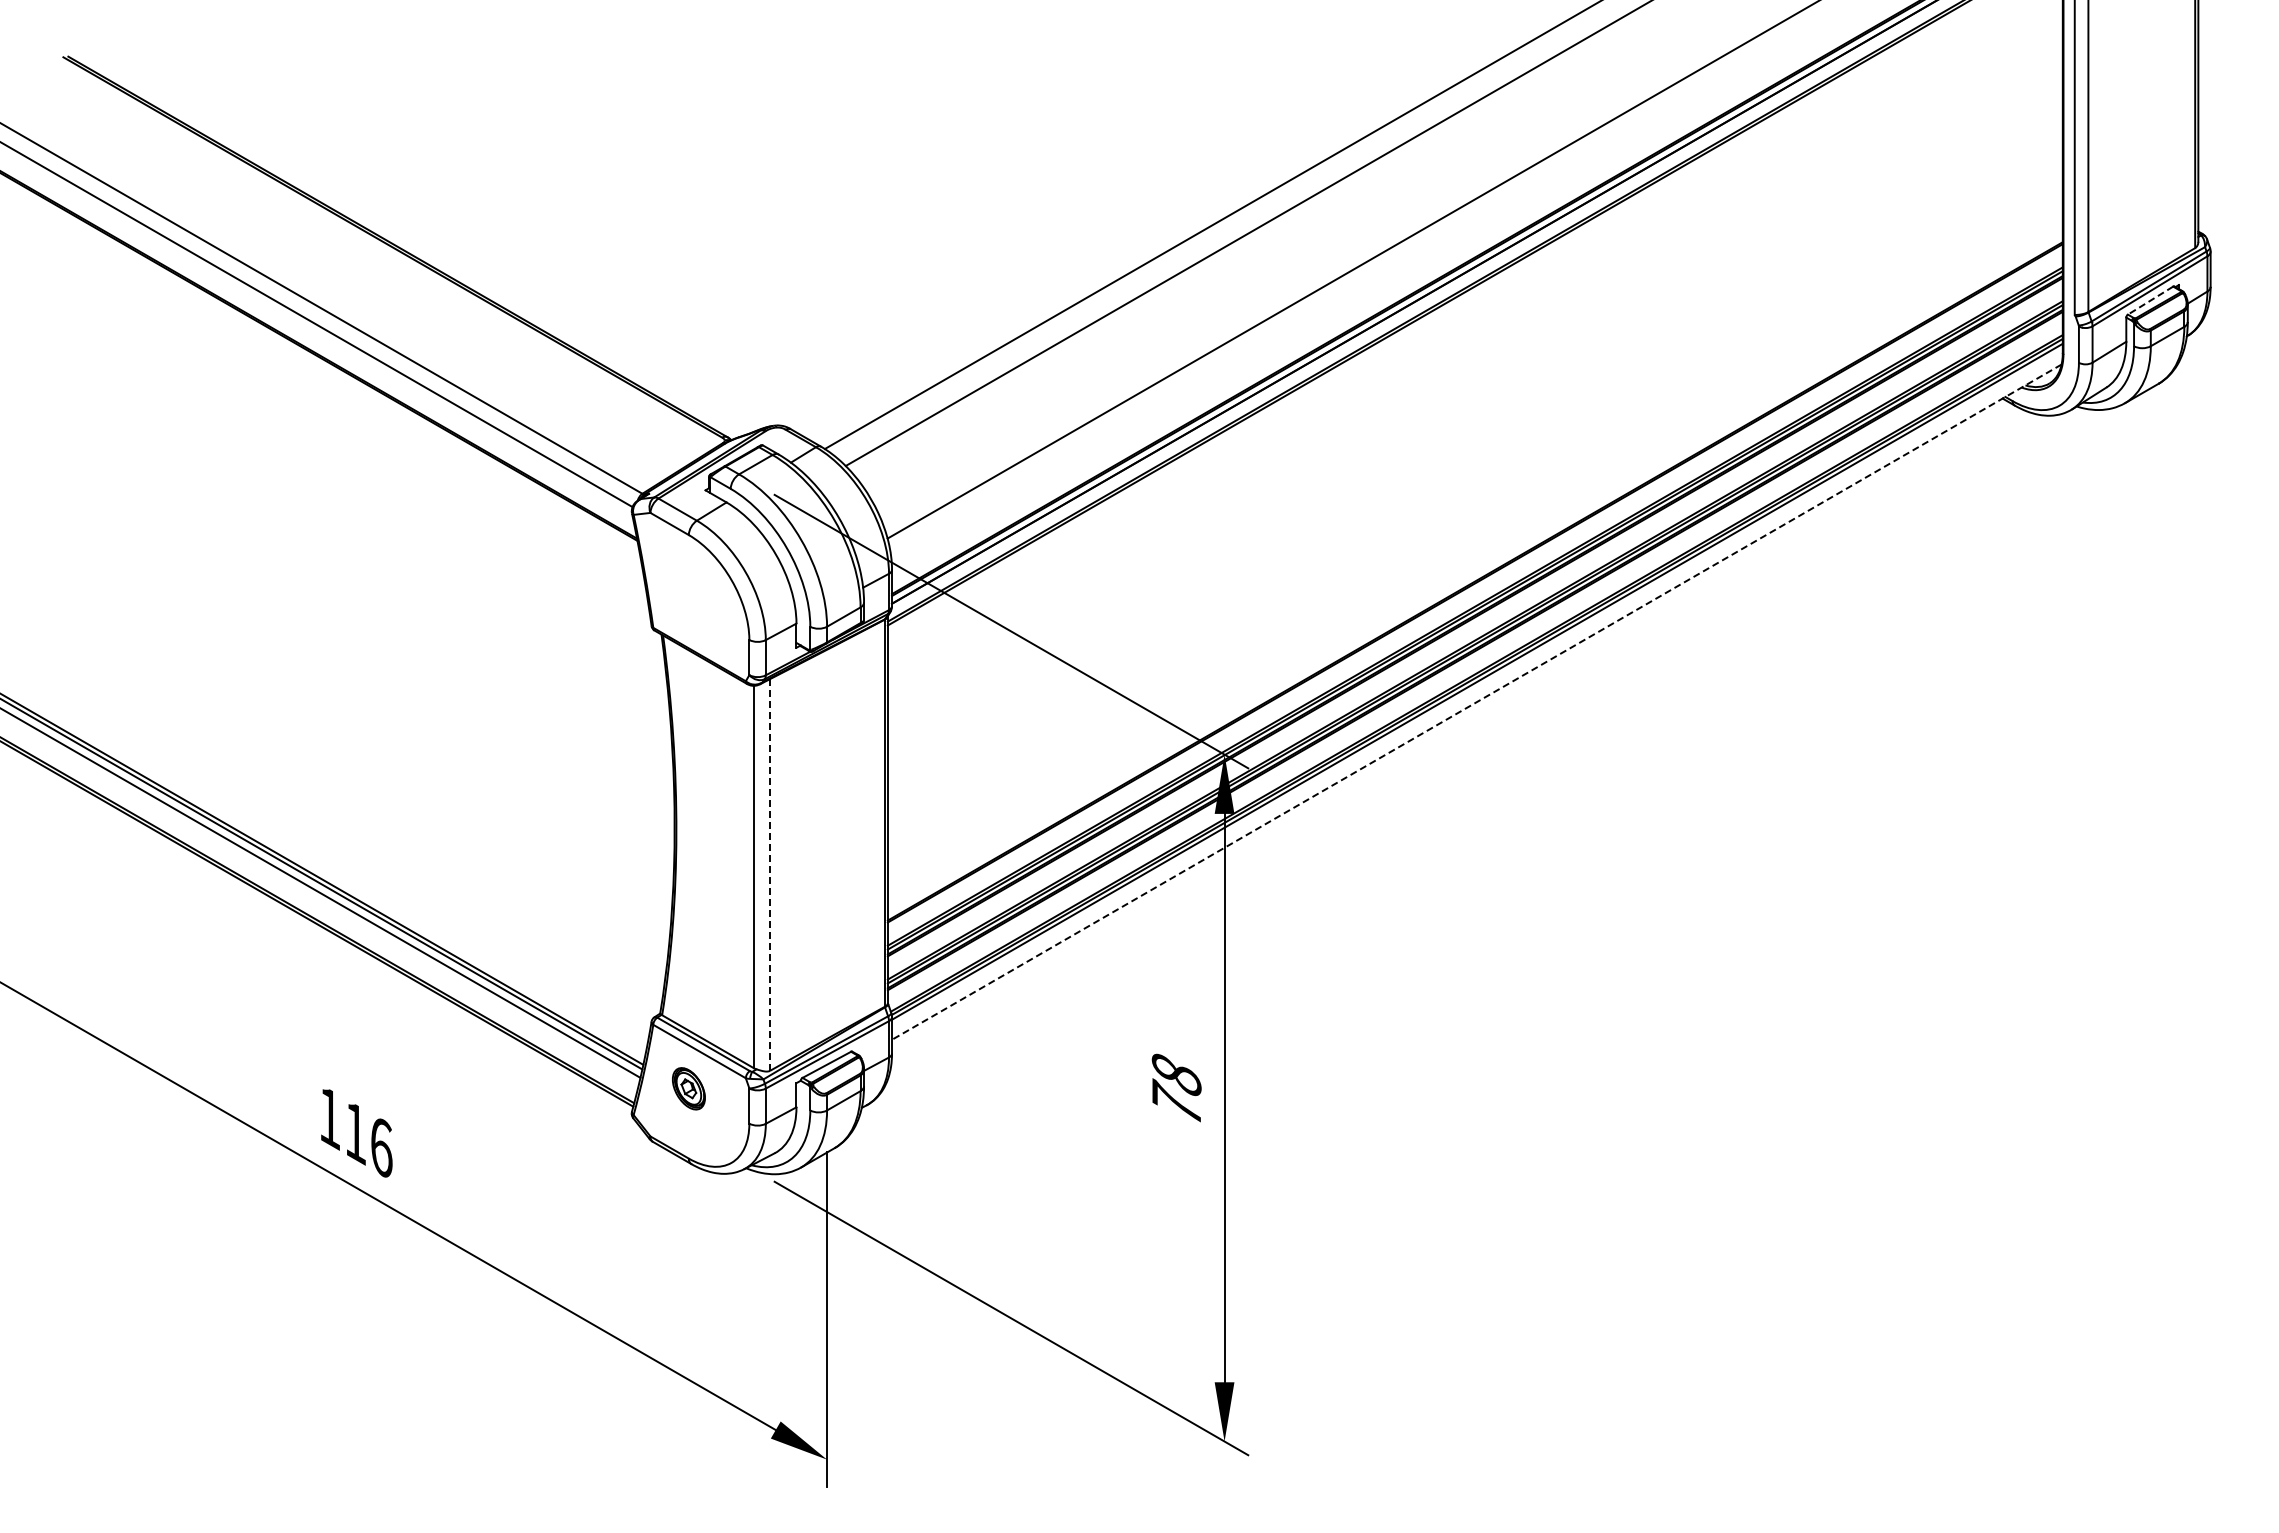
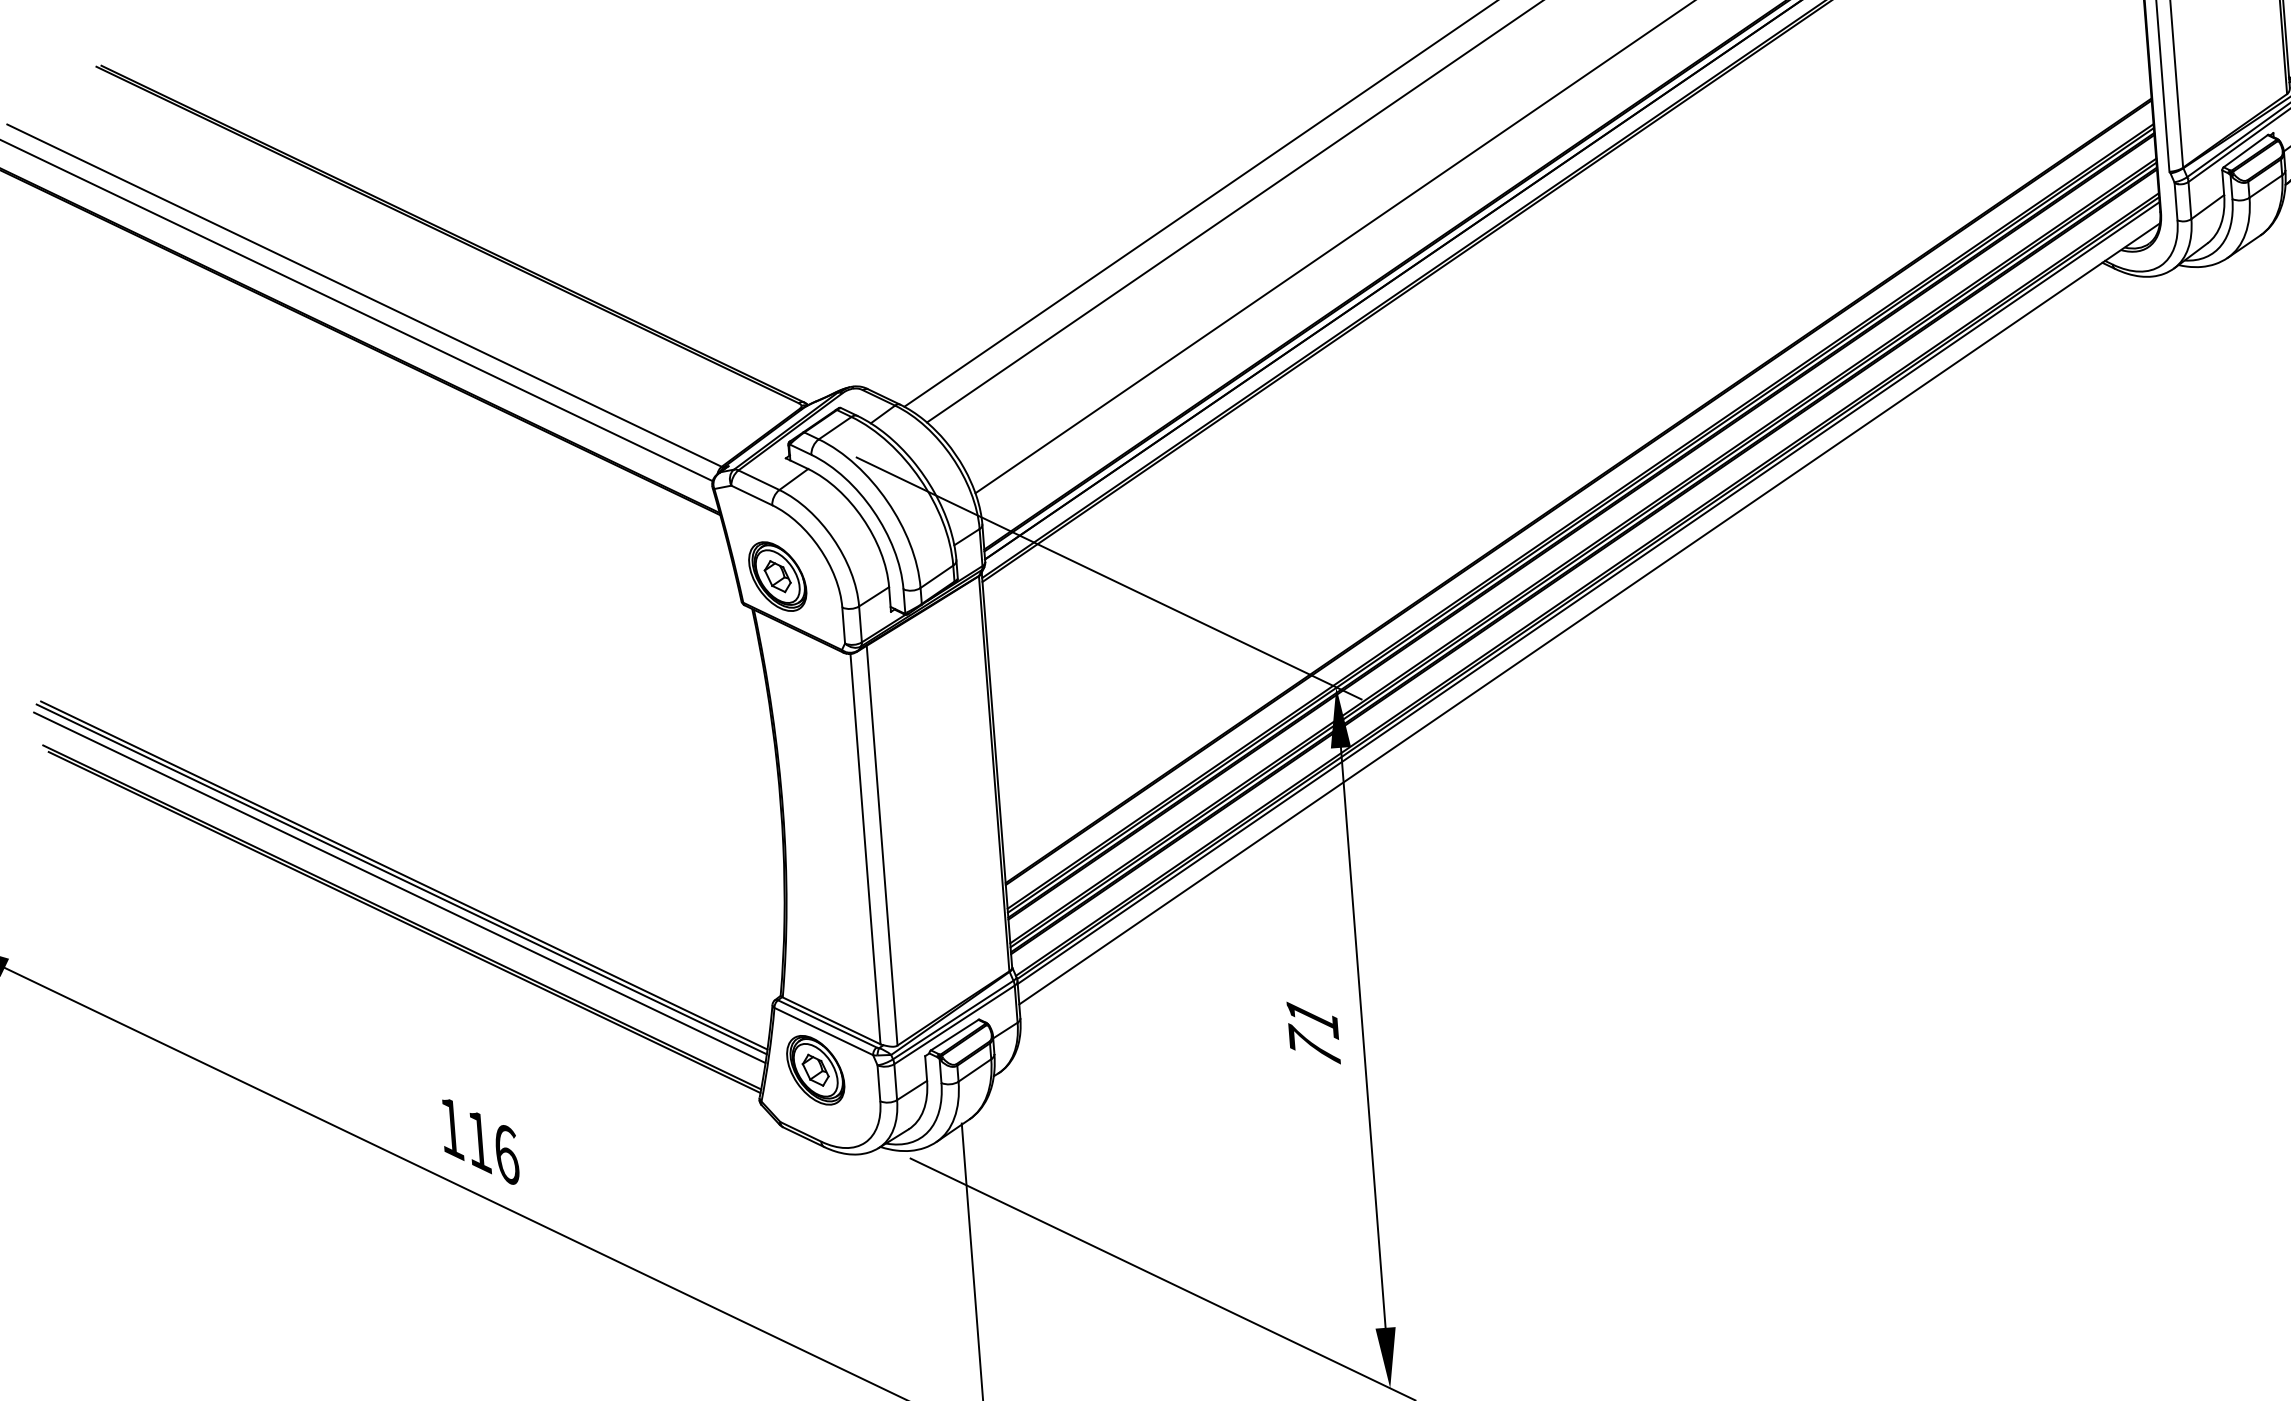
line: (2150, 300) -> (2245, 151), dashed -> solid
part: (688, 604) -> (777, 576), added
line: (1476, 702) -> (1589, 614), dashed -> solid
line: (770, 874) -> (882, 845), dashed -> solid
text: (1176, 1075) -> (1312, 1018), 78 -> 71
part: (688, 1088) -> (815, 1070), size x1.67

